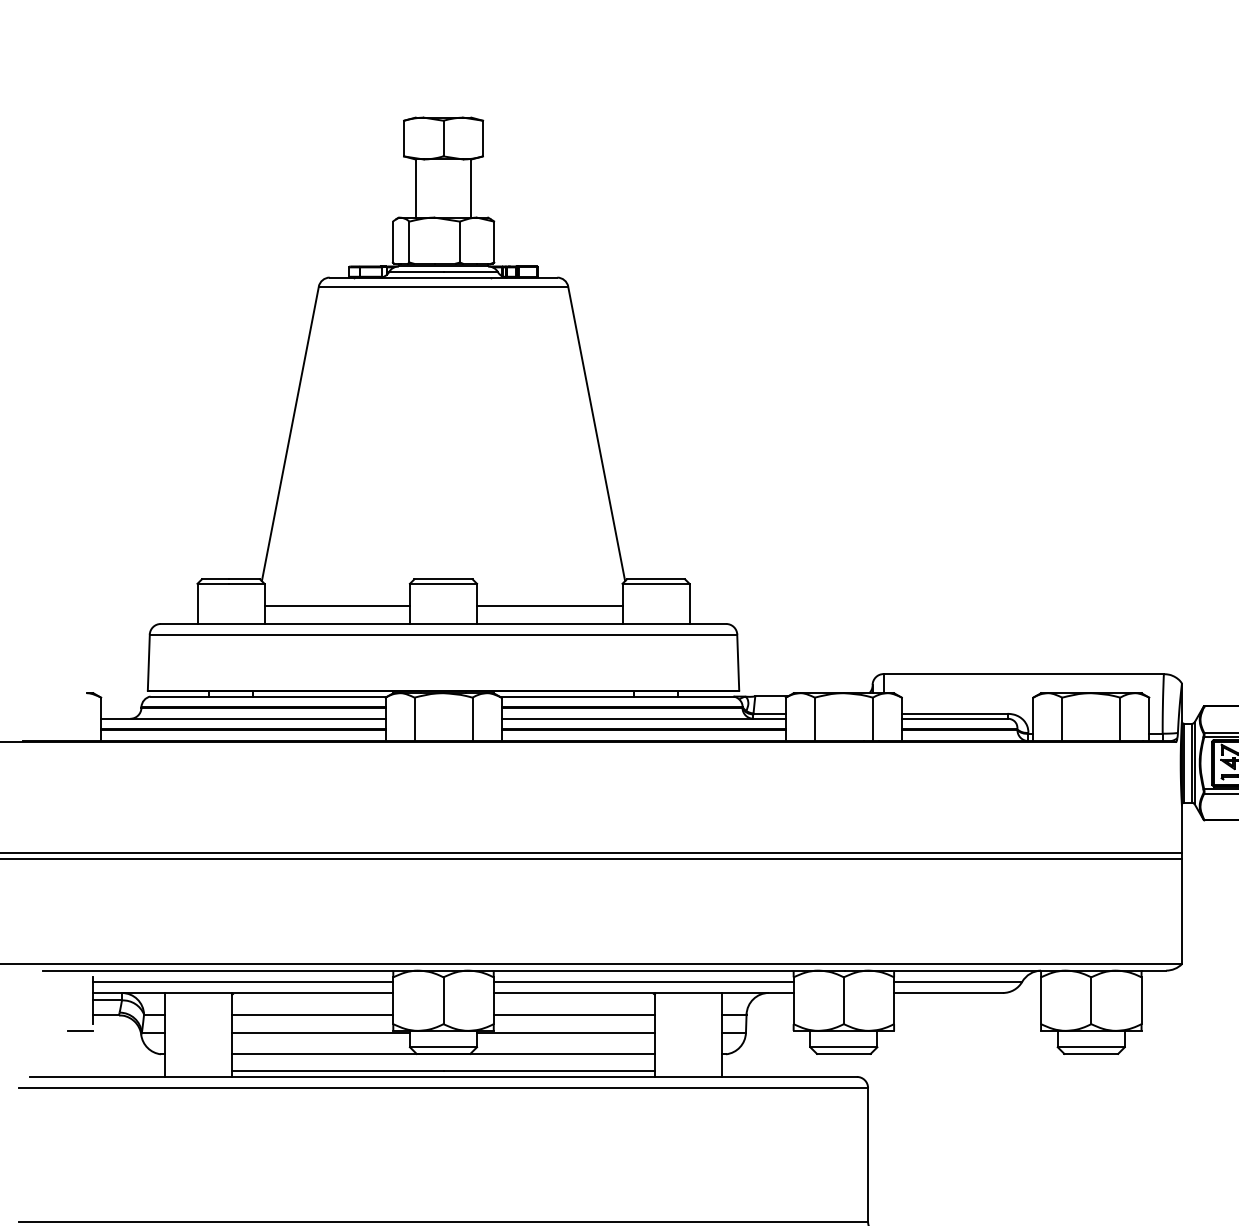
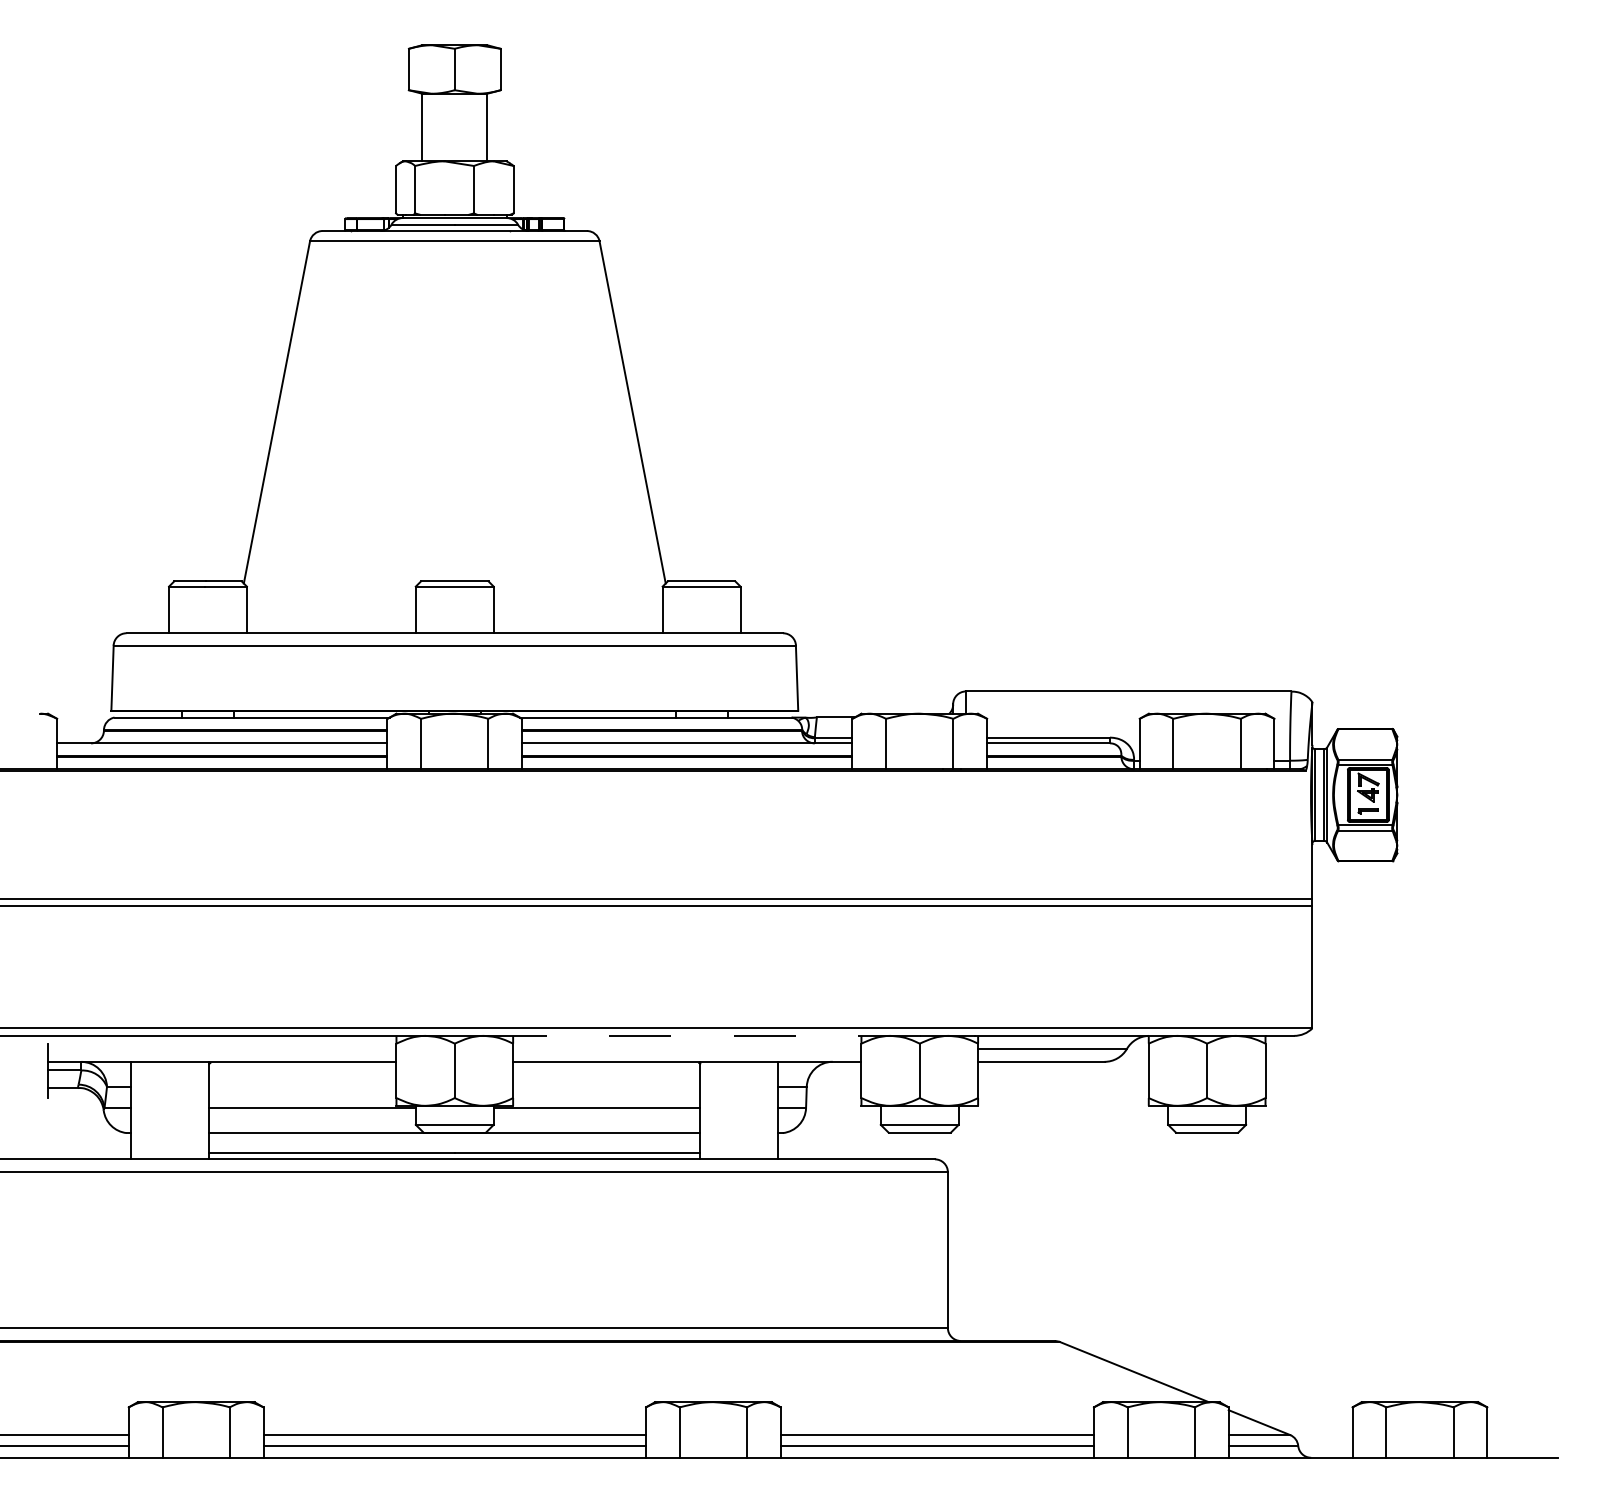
line: (336, 606) -> (330, 612), removed
line: (549, 606) -> (577, 612), removed
line: (658, 970) -> (704, 1035), solid -> dashed
line: (243, 981) -> (222, 1048), removed
line: (643, 981) -> (687, 1048), removed
line: (312, 1014) -> (302, 1086), removed
line: (574, 1014) -> (606, 1086), removed
line: (80, 1030) -> (33, 1105), removed

